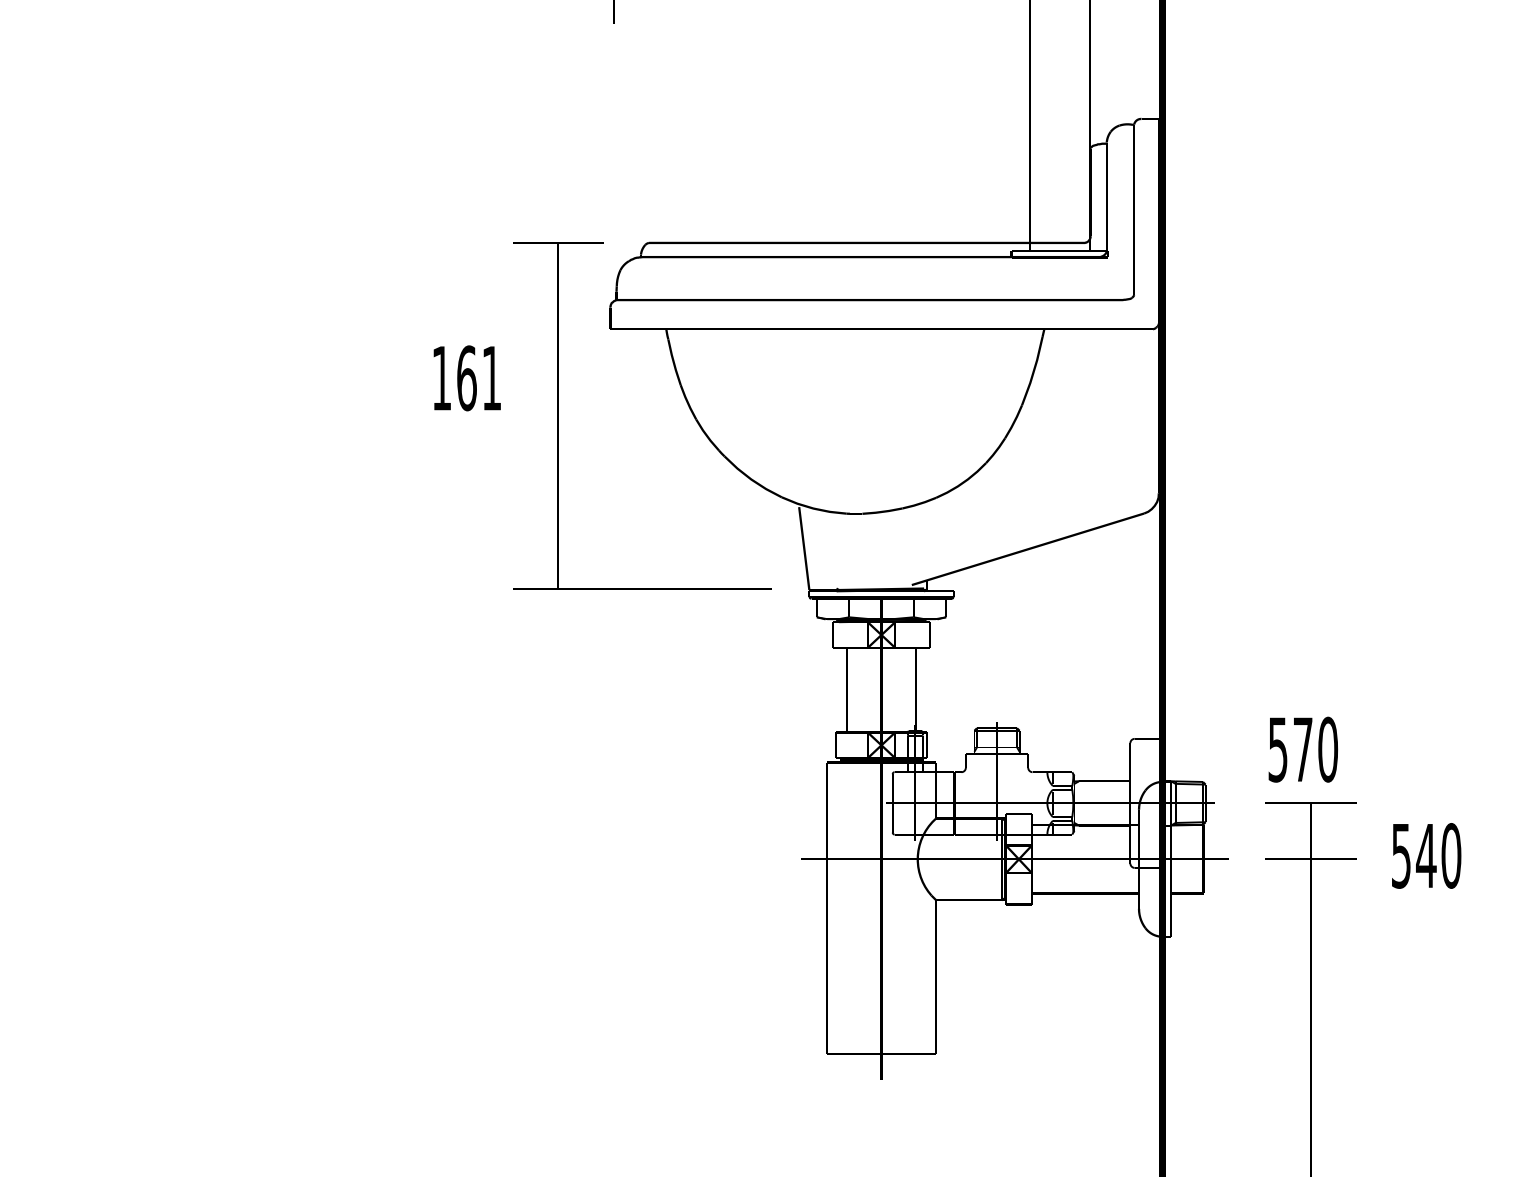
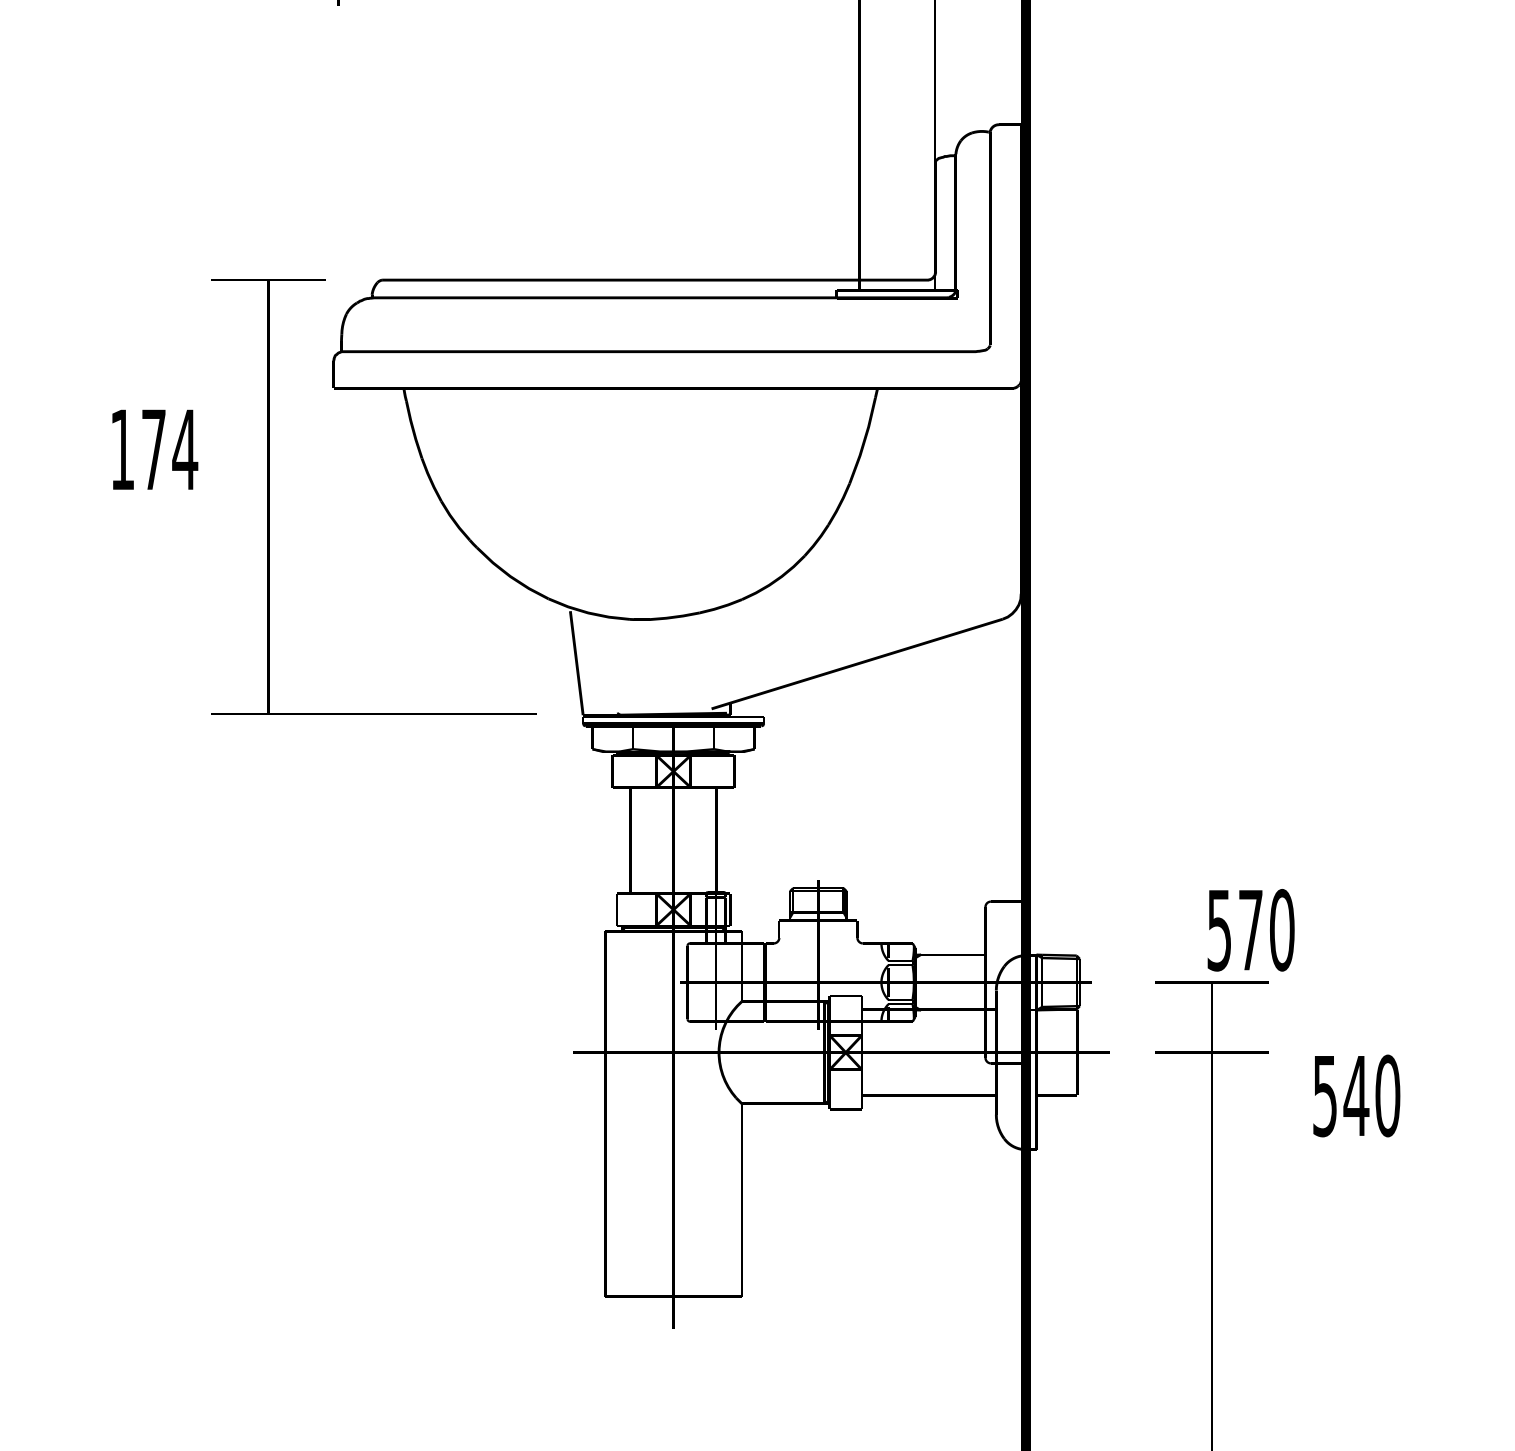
text: (479, 378) -> (169, 449), 161 -> 174
text: (1302, 749) -> (1250, 930), moved
text: (1426, 855) -> (1356, 1095), moved

